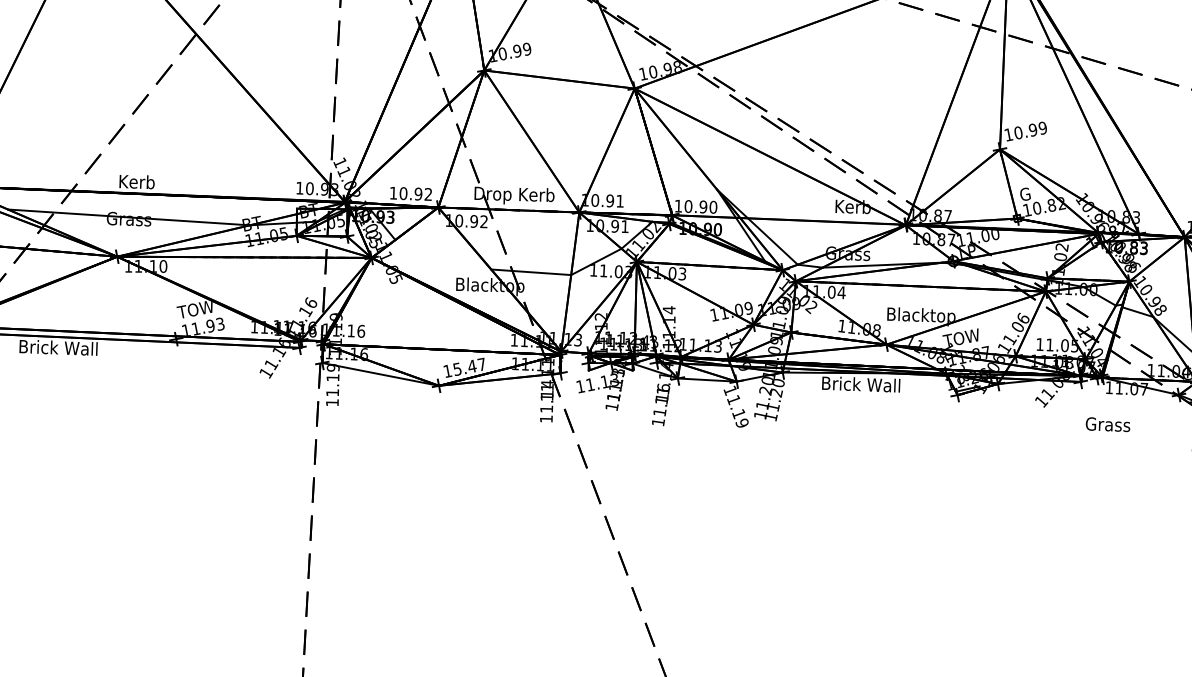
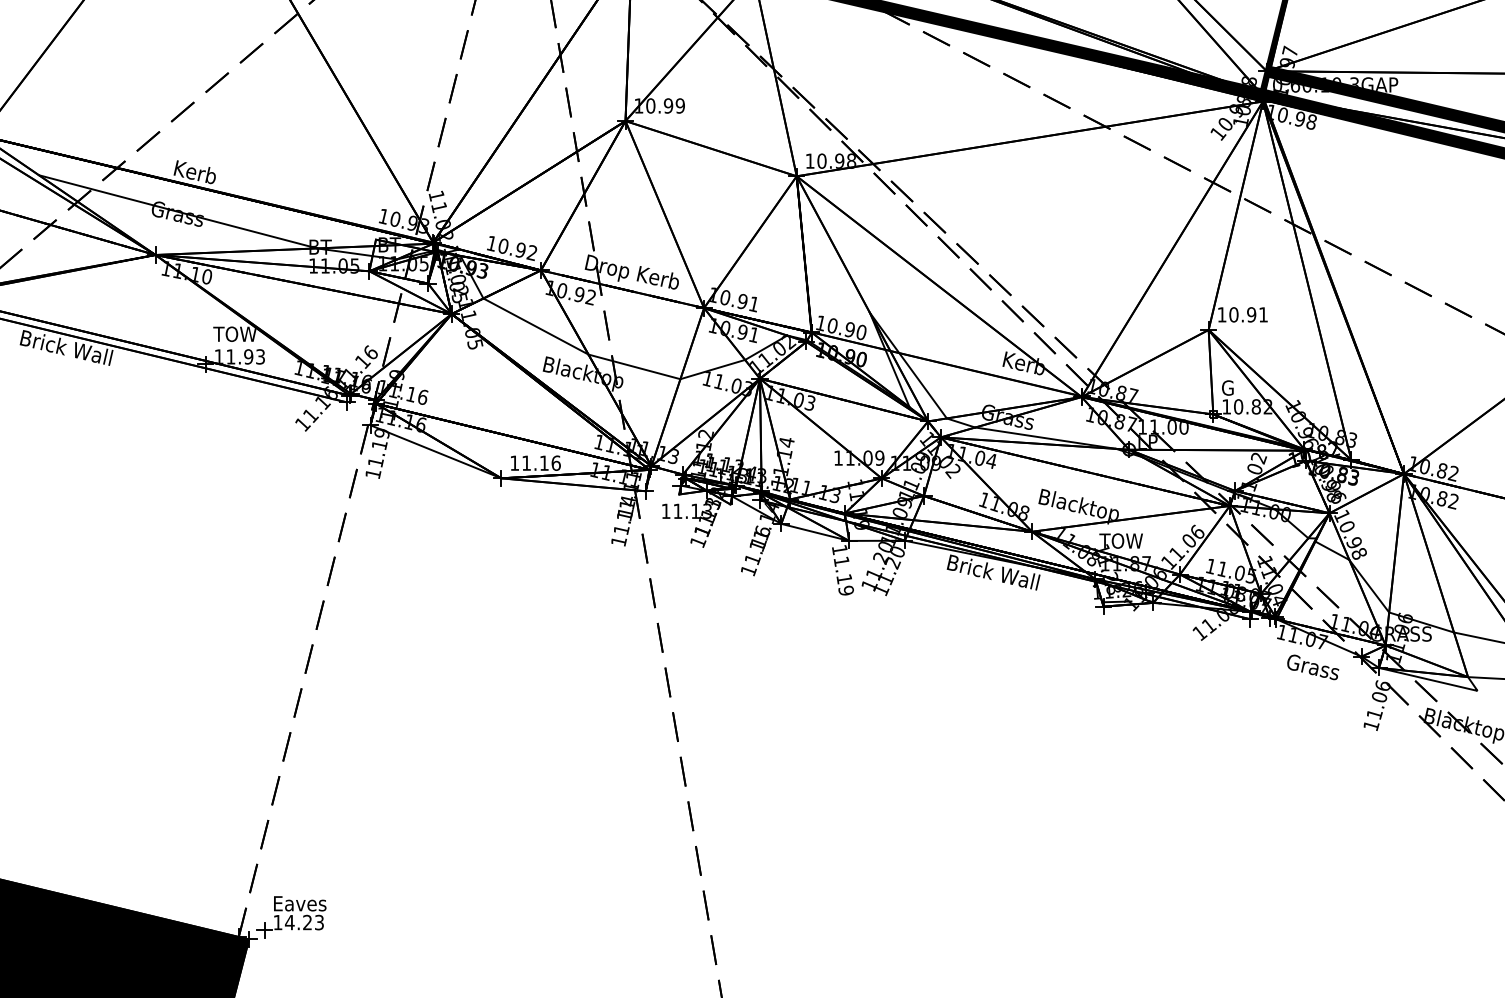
text: (1042, 127) -> (1263, 314), 10.99 -> 10.91
line: (442, 254) -> (535, 326), added
text: (469, 366) -> (541, 462), 15.47 -> 11.16
text: (1108, 424) -> (1313, 667), moved

